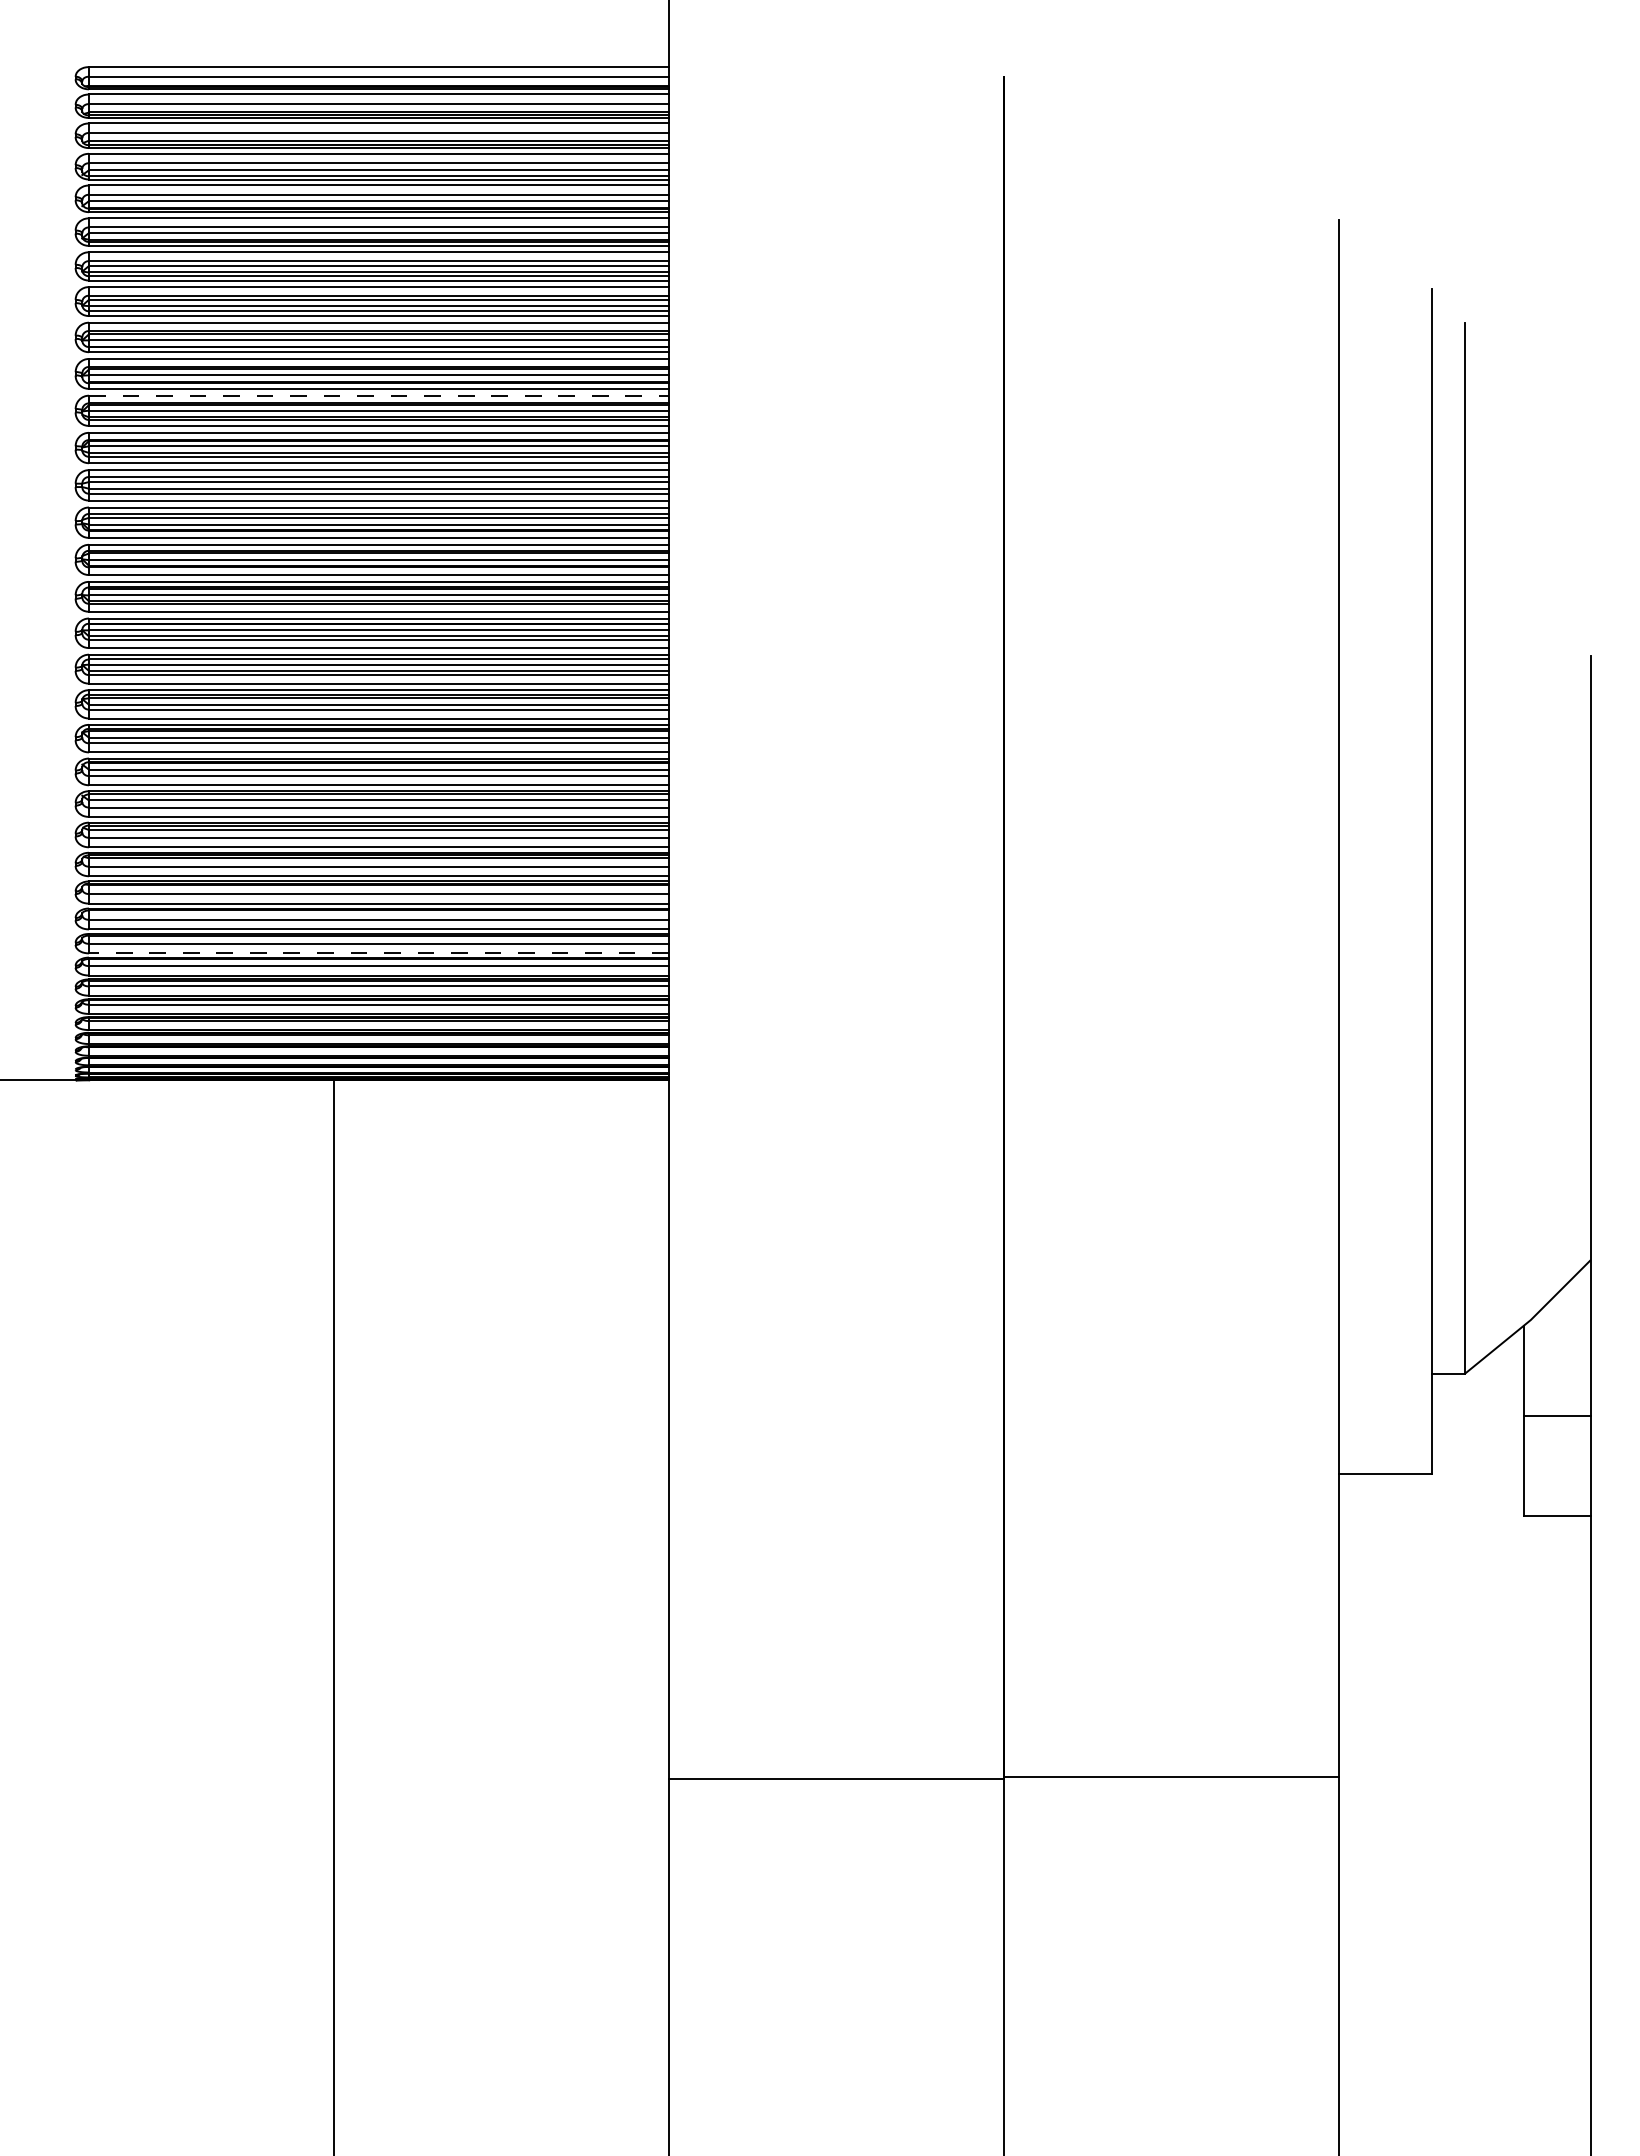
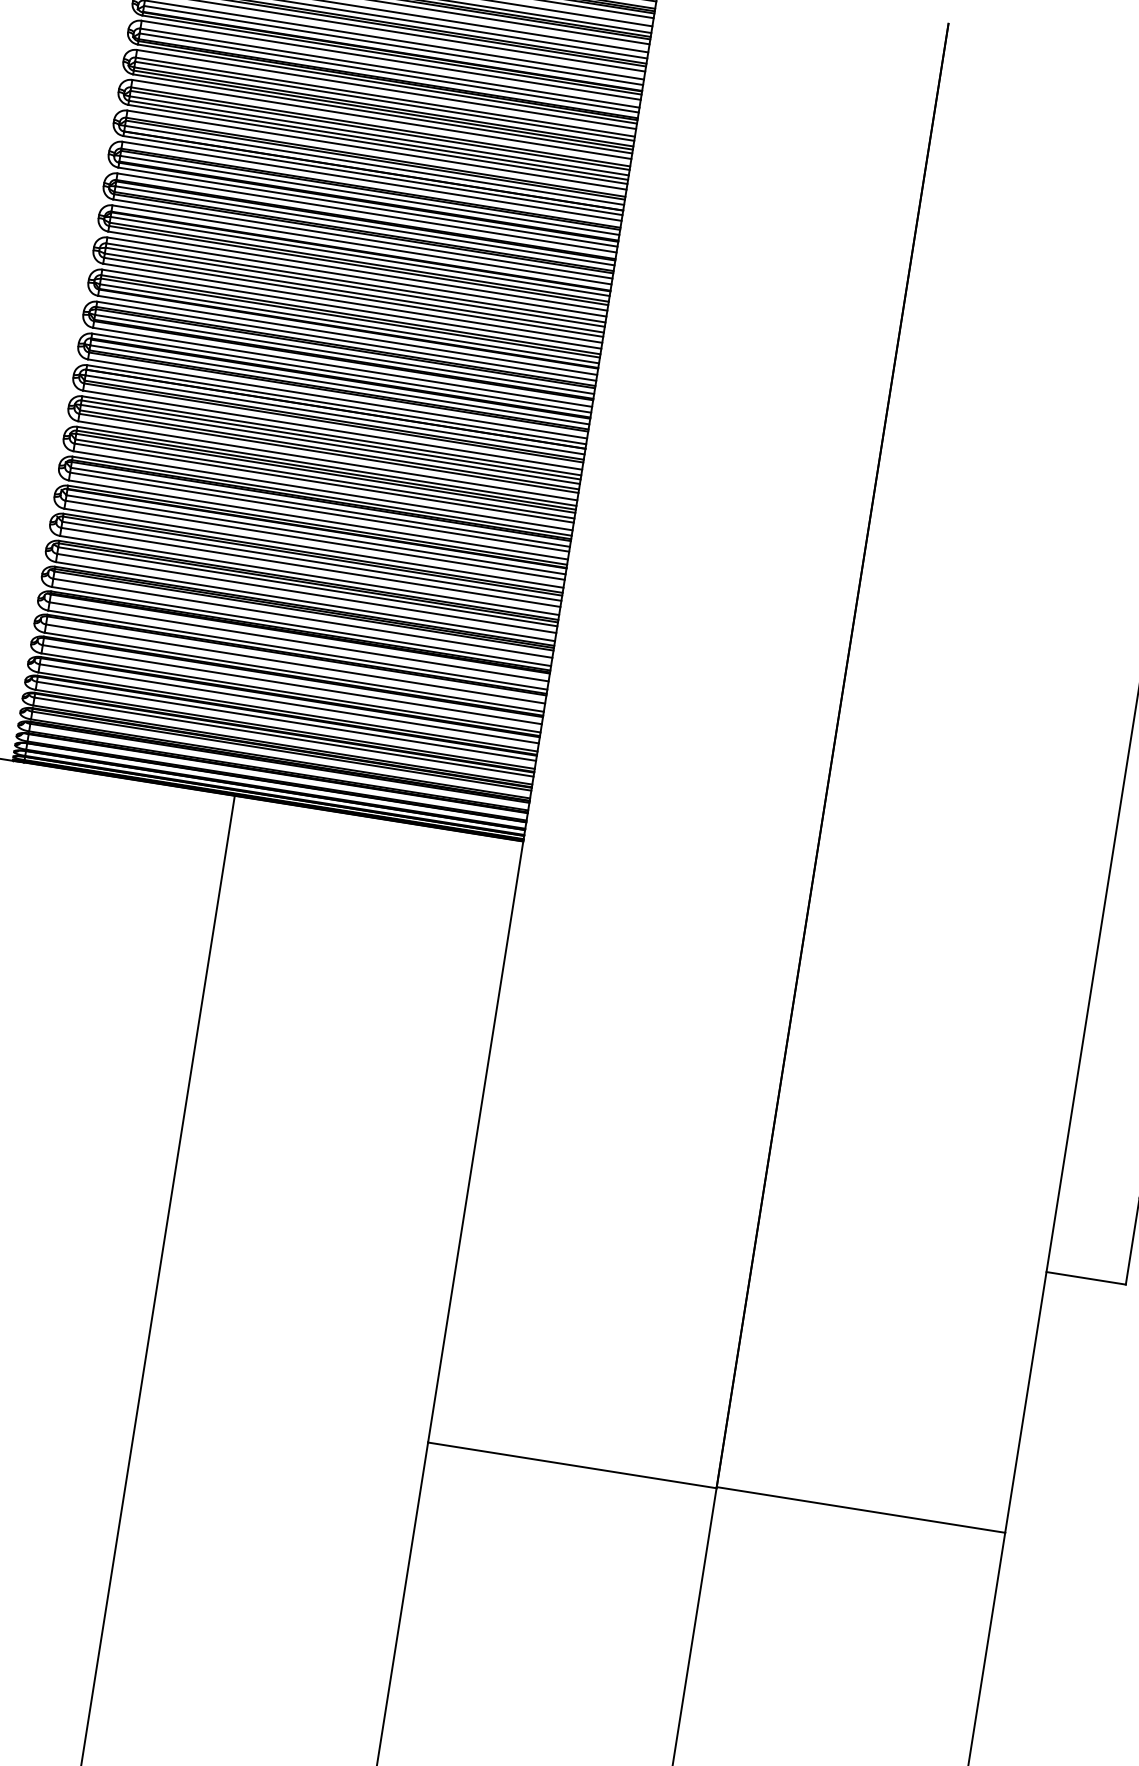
line: (378, 395) -> (366, 212), dashed -> solid
line: (378, 953) -> (290, 692), dashed -> solid

